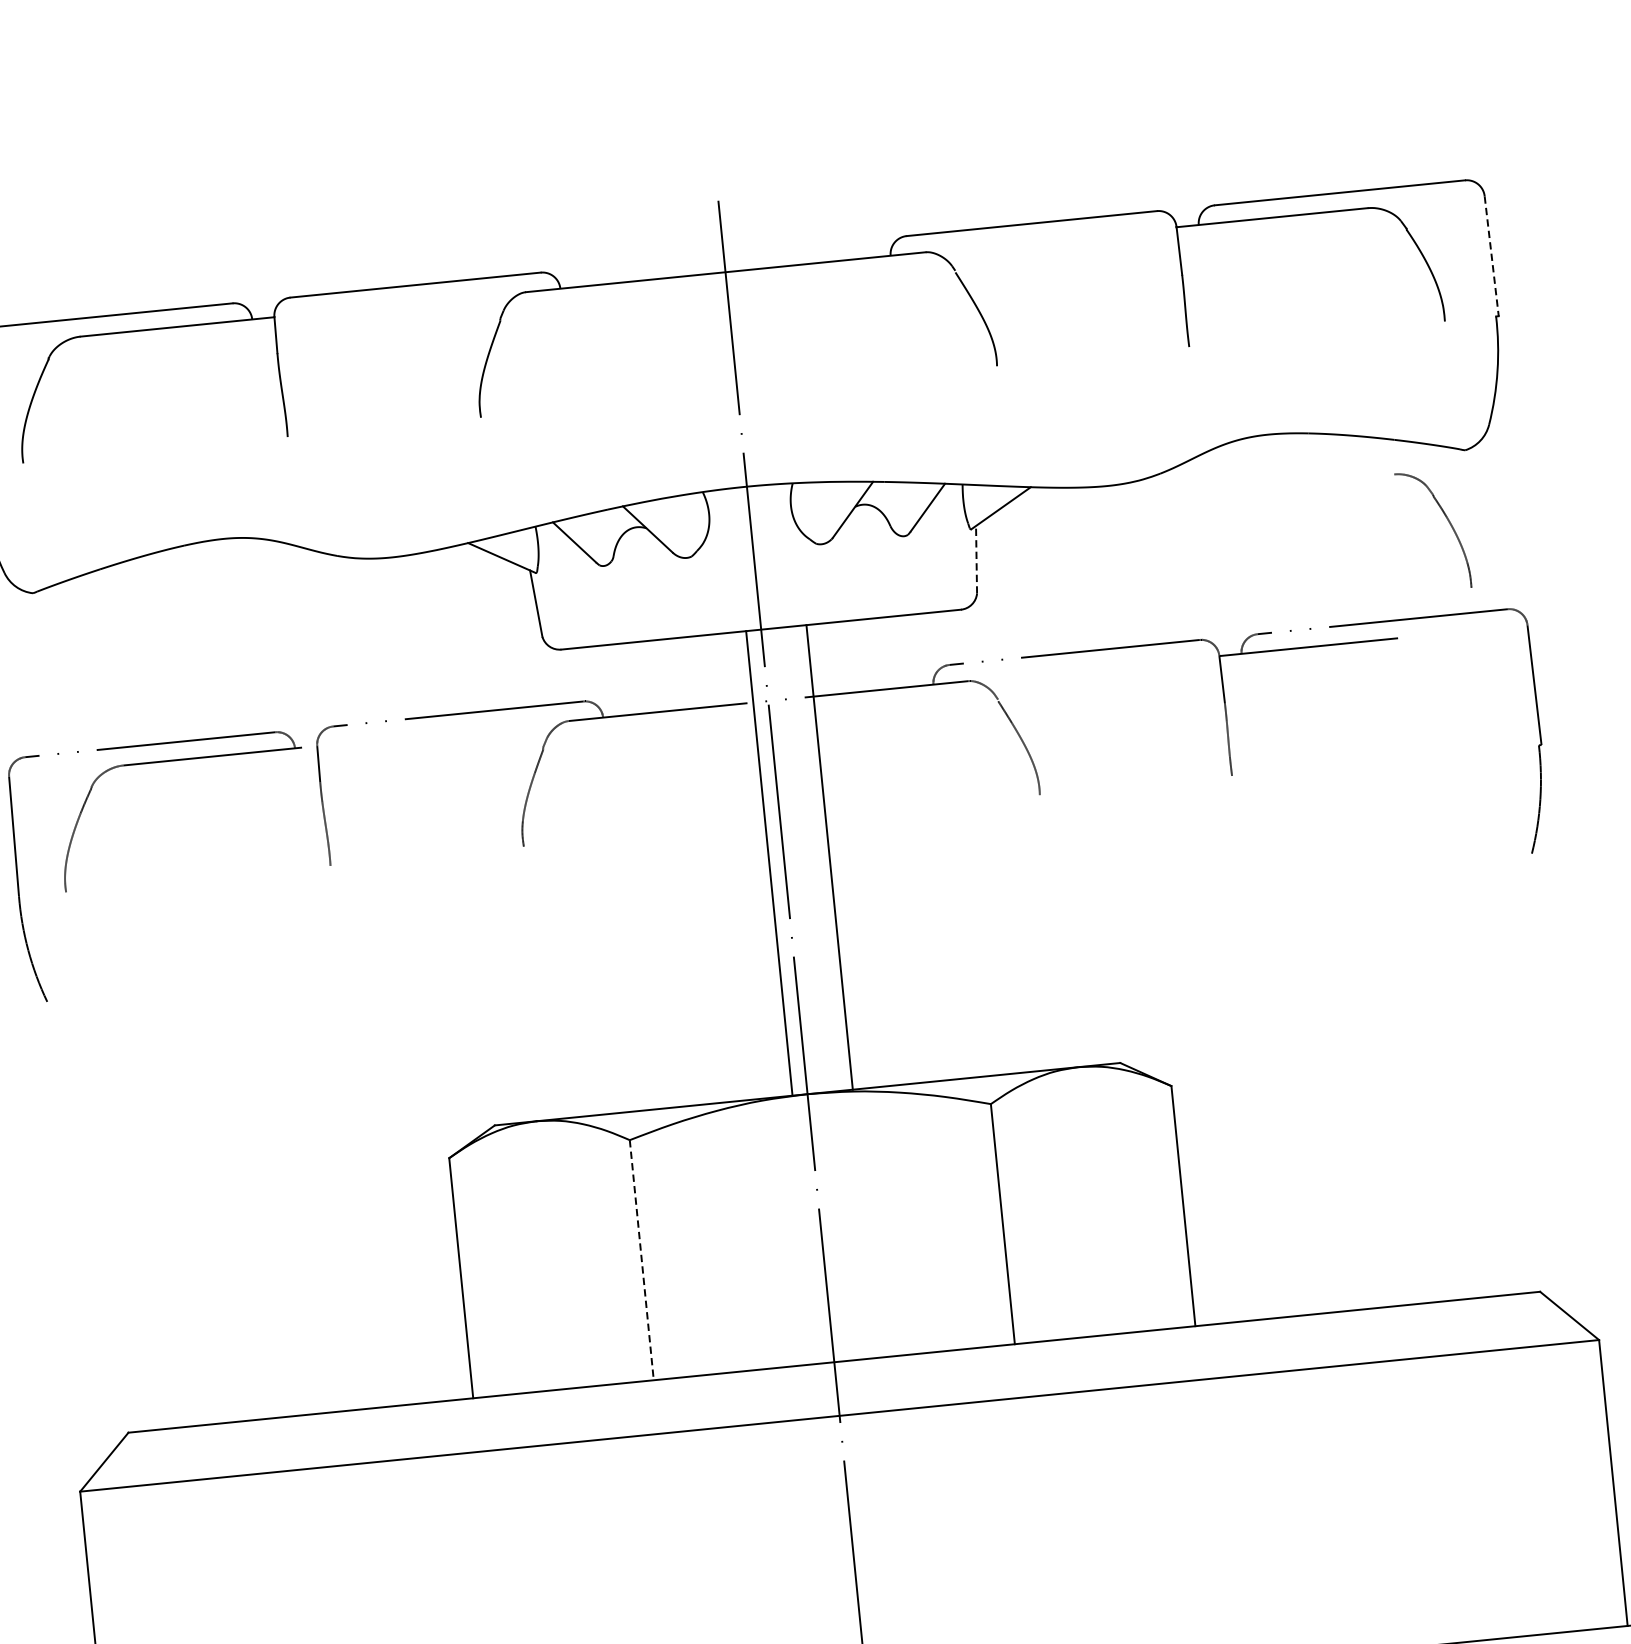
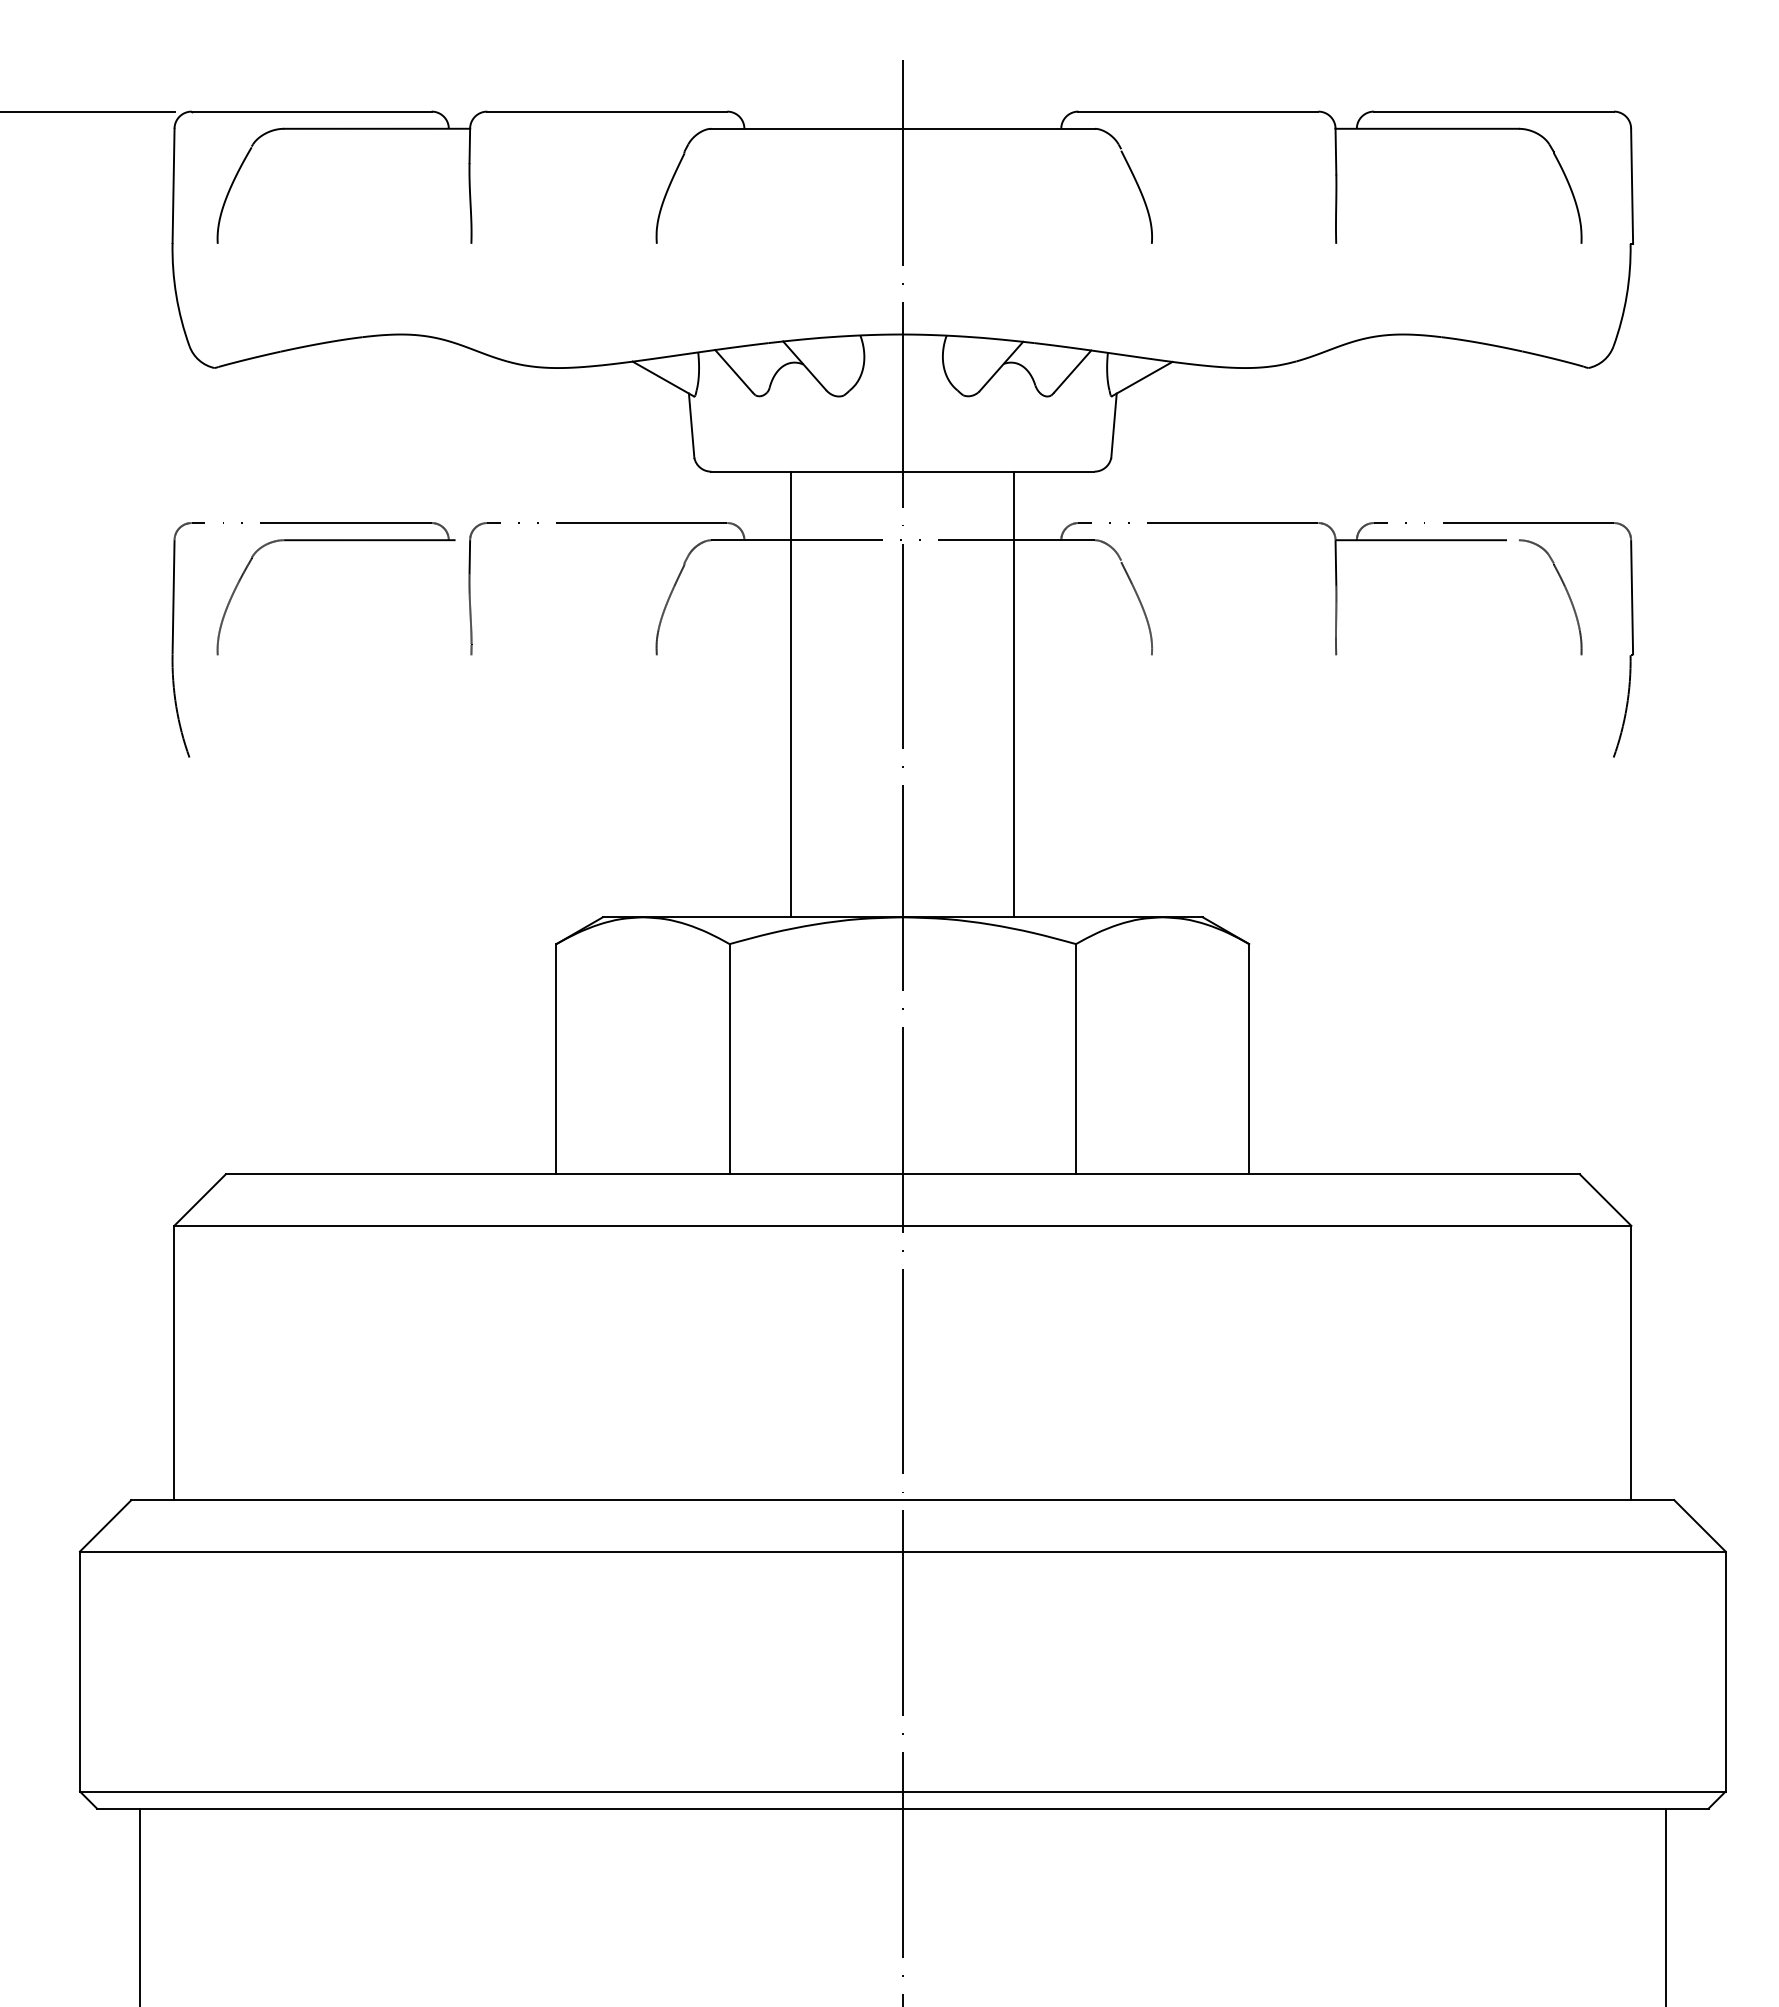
line: (1492, 256) -> (1632, 186), dashed -> solid
part: (1448, 521) -> (1565, 590), moved
line: (977, 559) -> (1114, 425), dashed -> solid
line: (829, 857) -> (1014, 694), moved
line: (769, 863) -> (791, 694), moved
line: (641, 1260) -> (729, 1059), dashed -> solid

